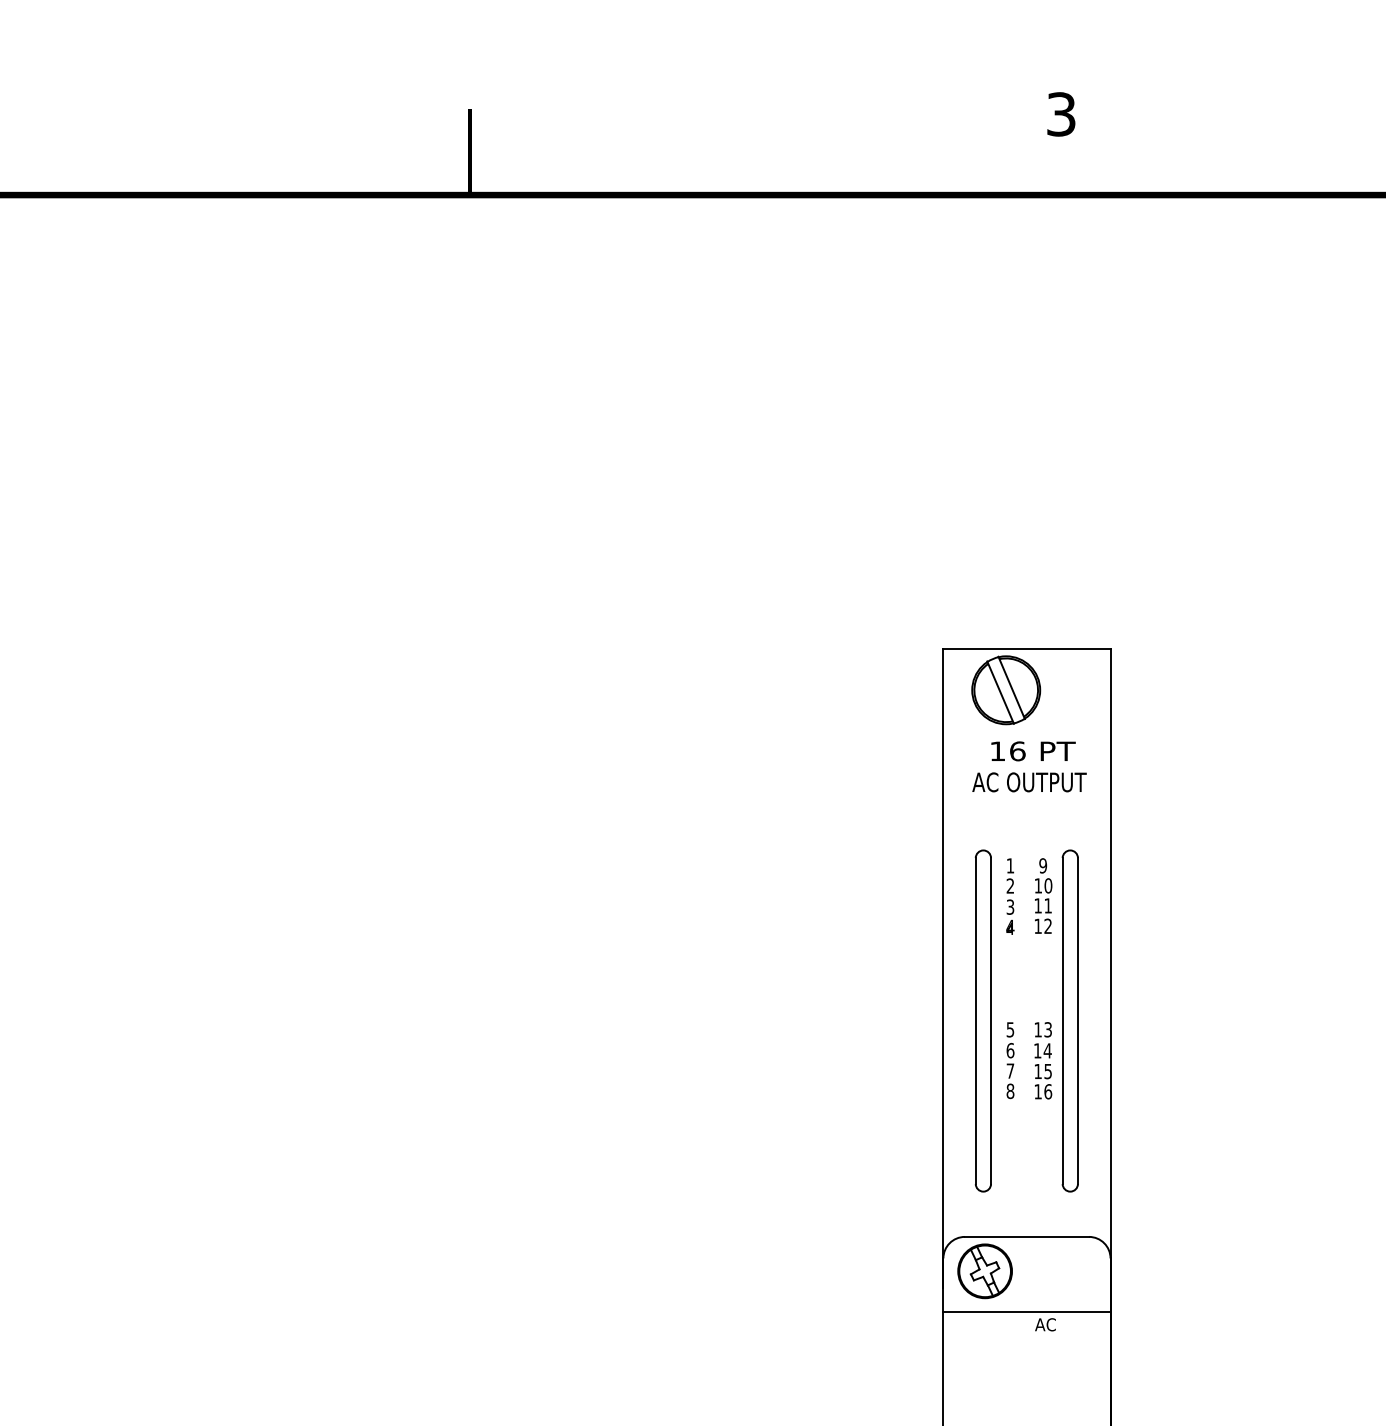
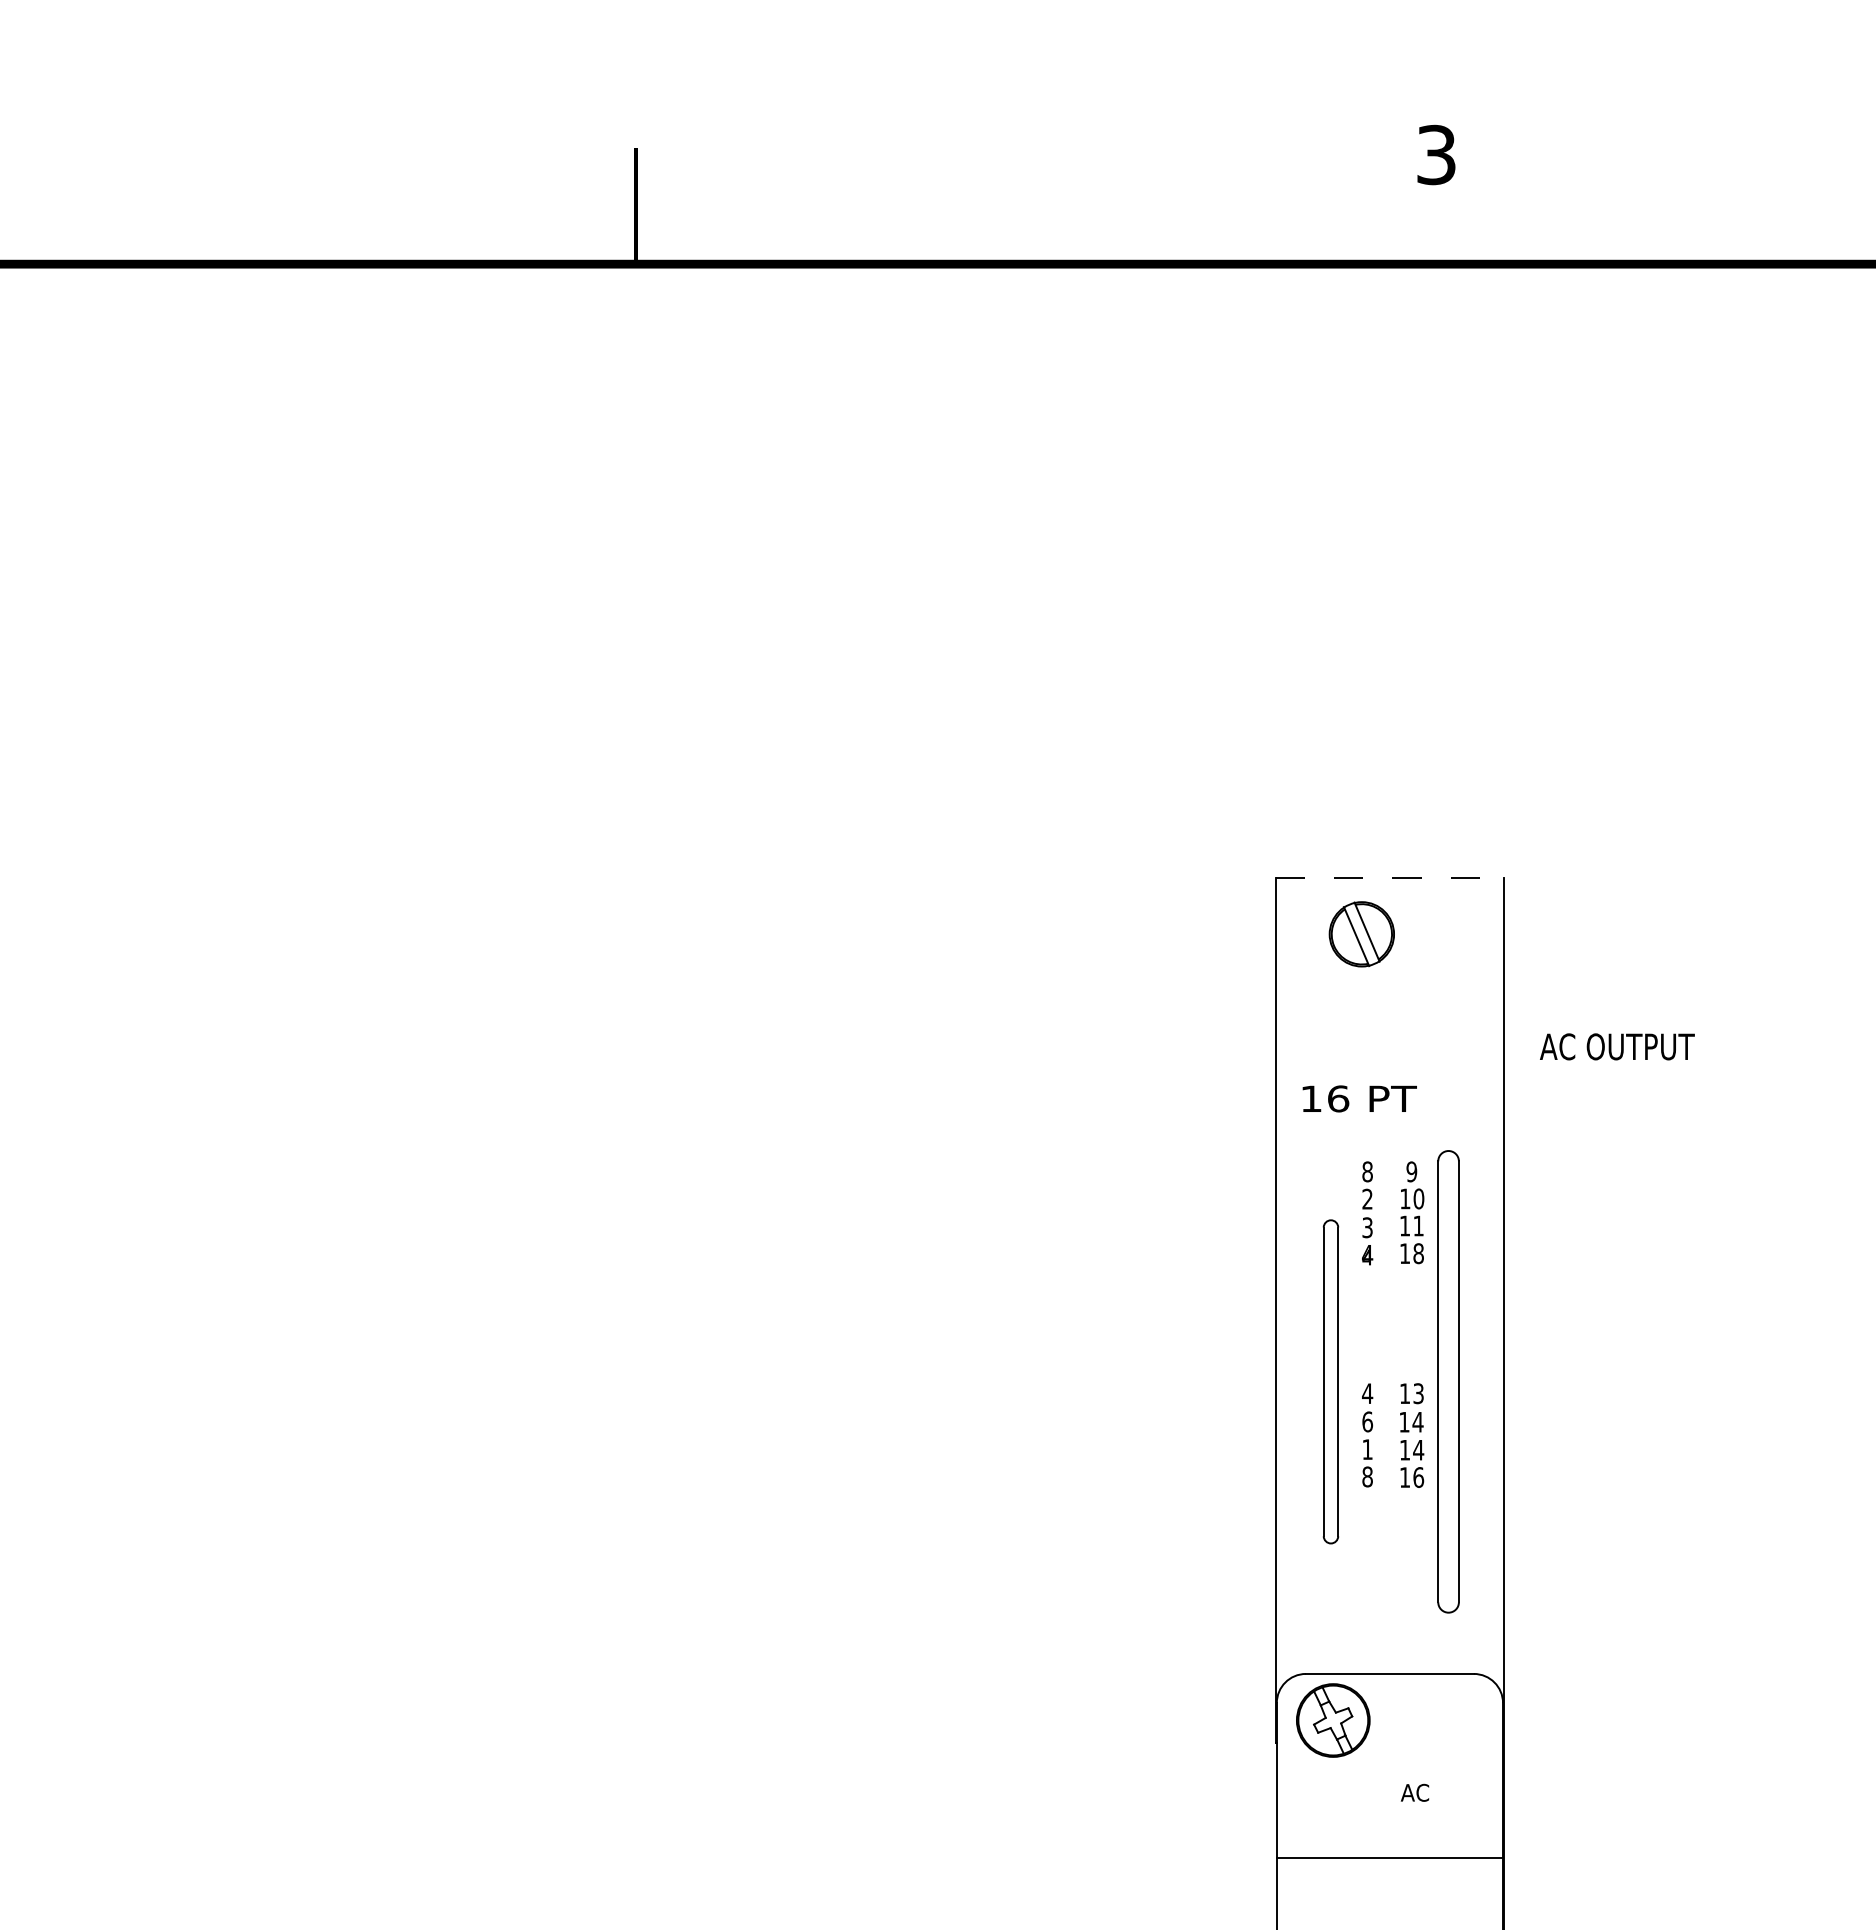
line: (1026, 649) -> (1389, 878), solid -> dashed
part: (1005, 690) -> (1361, 934), size x0.7
text: (1033, 751) -> (1359, 1098), moved
text: (1029, 782) -> (1617, 1046), moved
text: (1010, 865) -> (1367, 1171), 1 -> 8
text: (1048, 926) -> (1418, 1253), 12 -> 18
part: (983, 1020) -> (1330, 1381), size x0.7
text: (1010, 1029) -> (1367, 1393), 5 -> 4
text: (1010, 1071) -> (1367, 1449), 7 -> 1
text: (1048, 1071) -> (1418, 1450), 15 -> 14
line: (1026, 1311) -> (1389, 1858), moved

